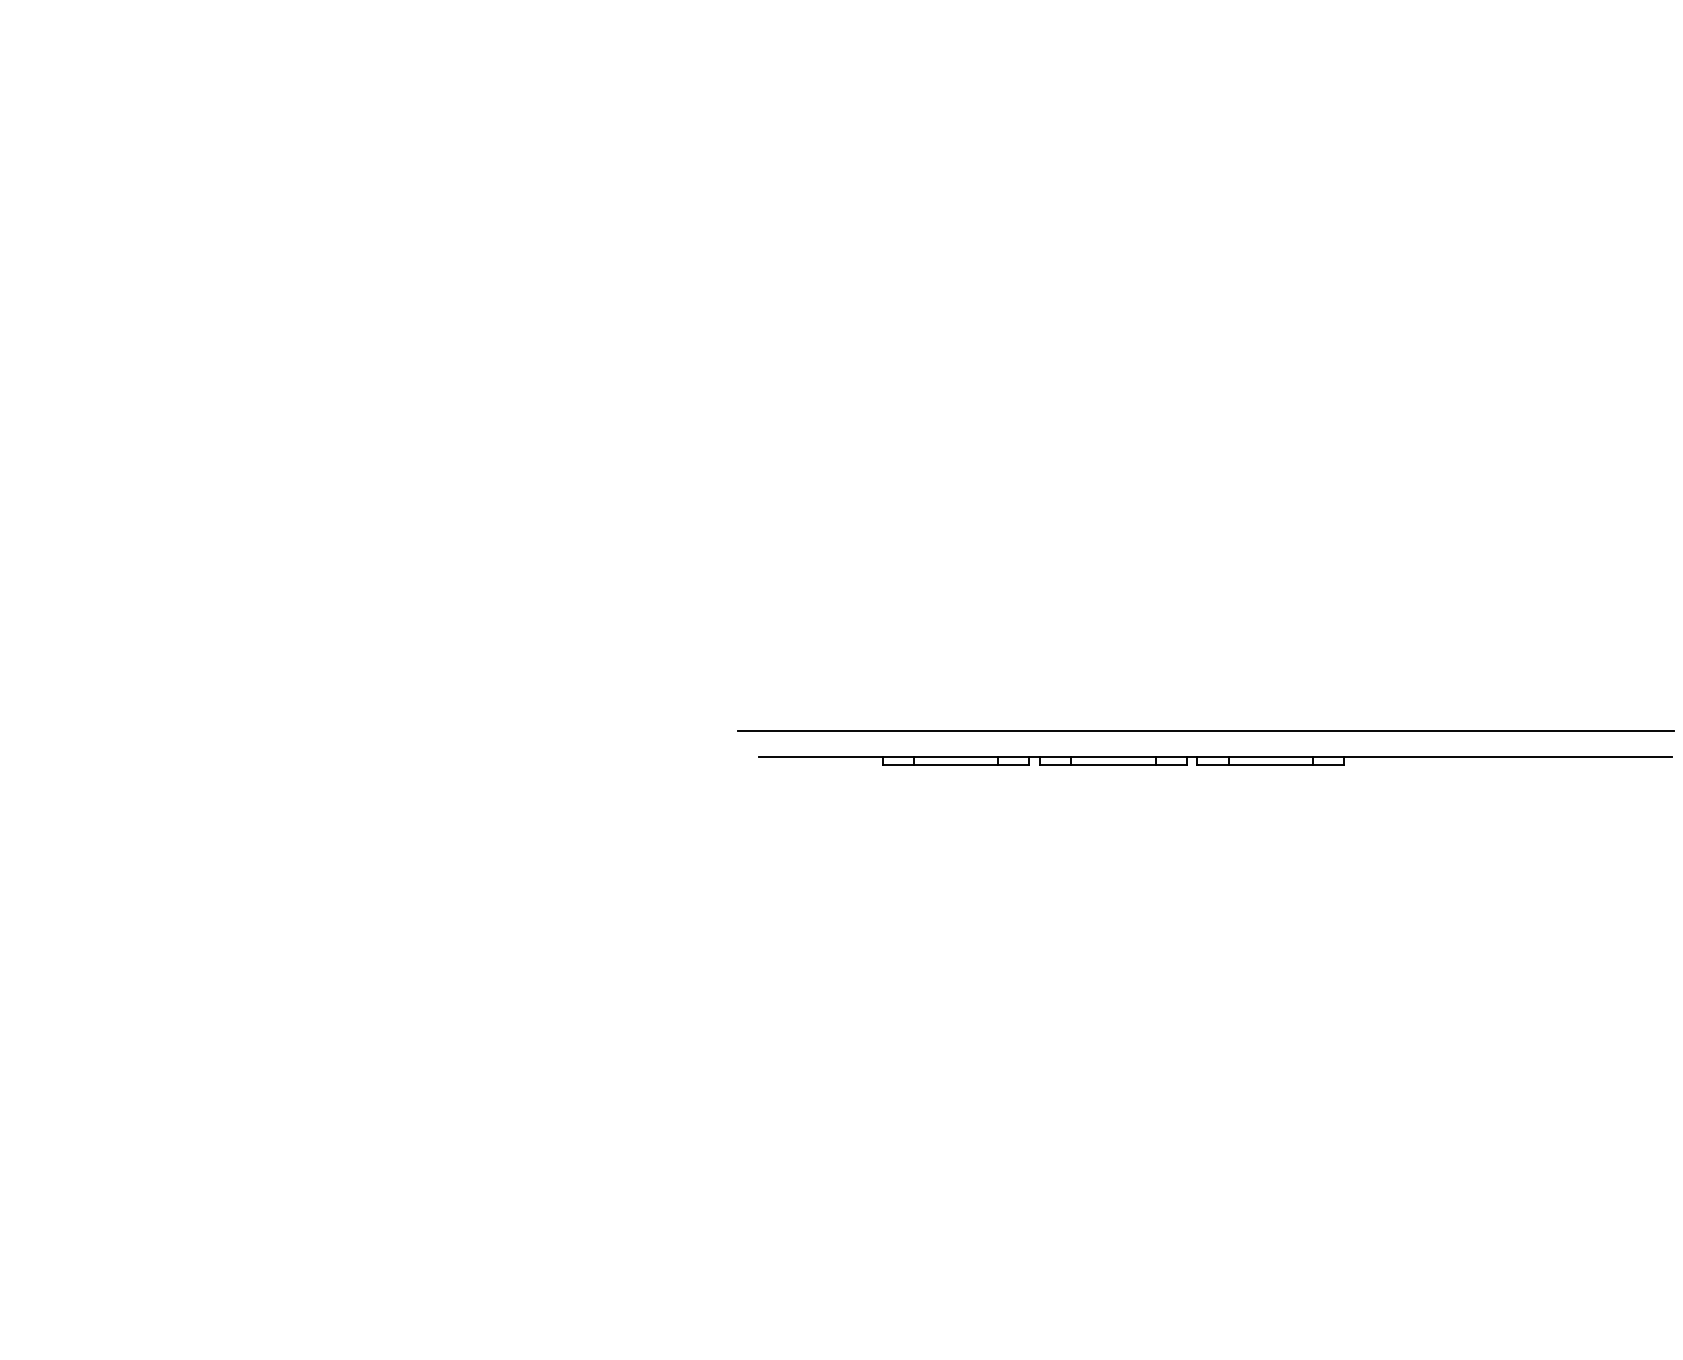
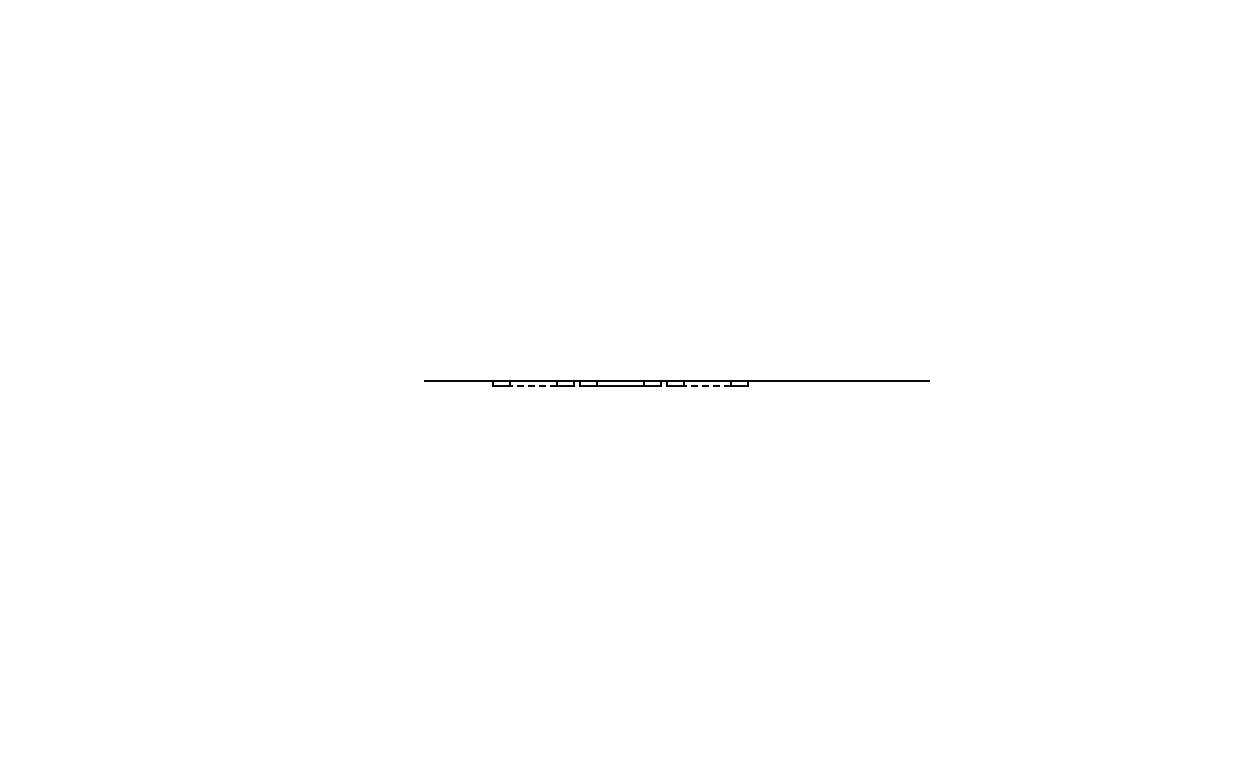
line: (1205, 730) -> (671, 366), removed
line: (954, 764) -> (532, 385), solid -> dashed
line: (1270, 764) -> (707, 385), solid -> dashed

